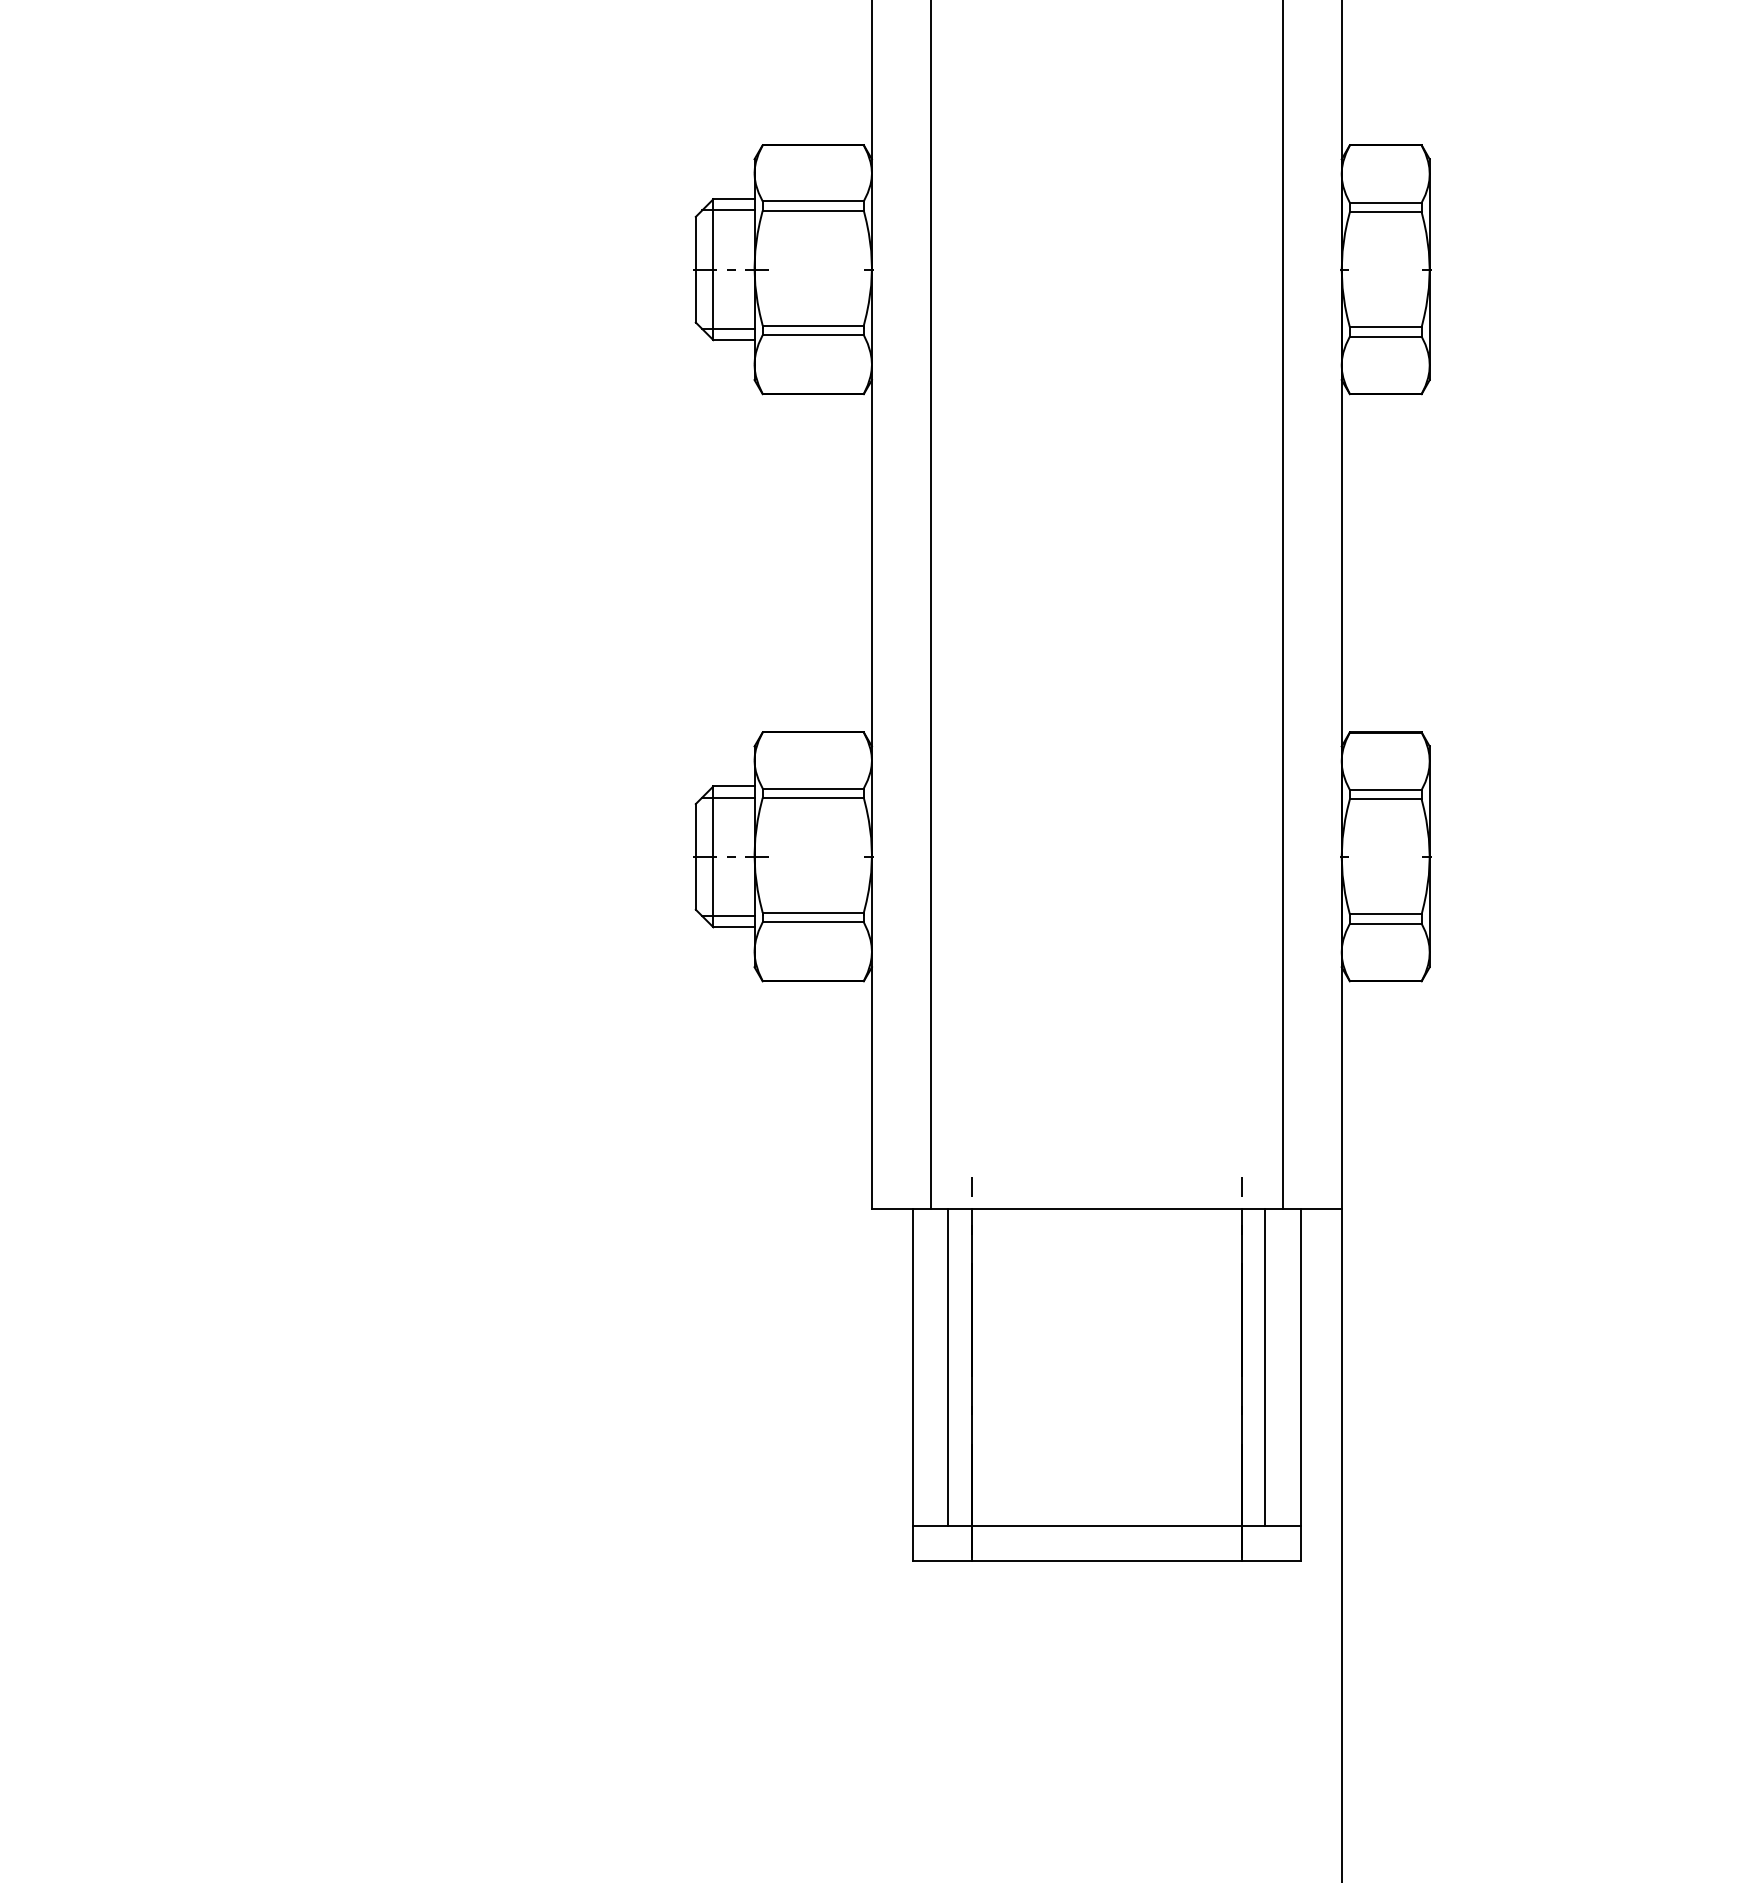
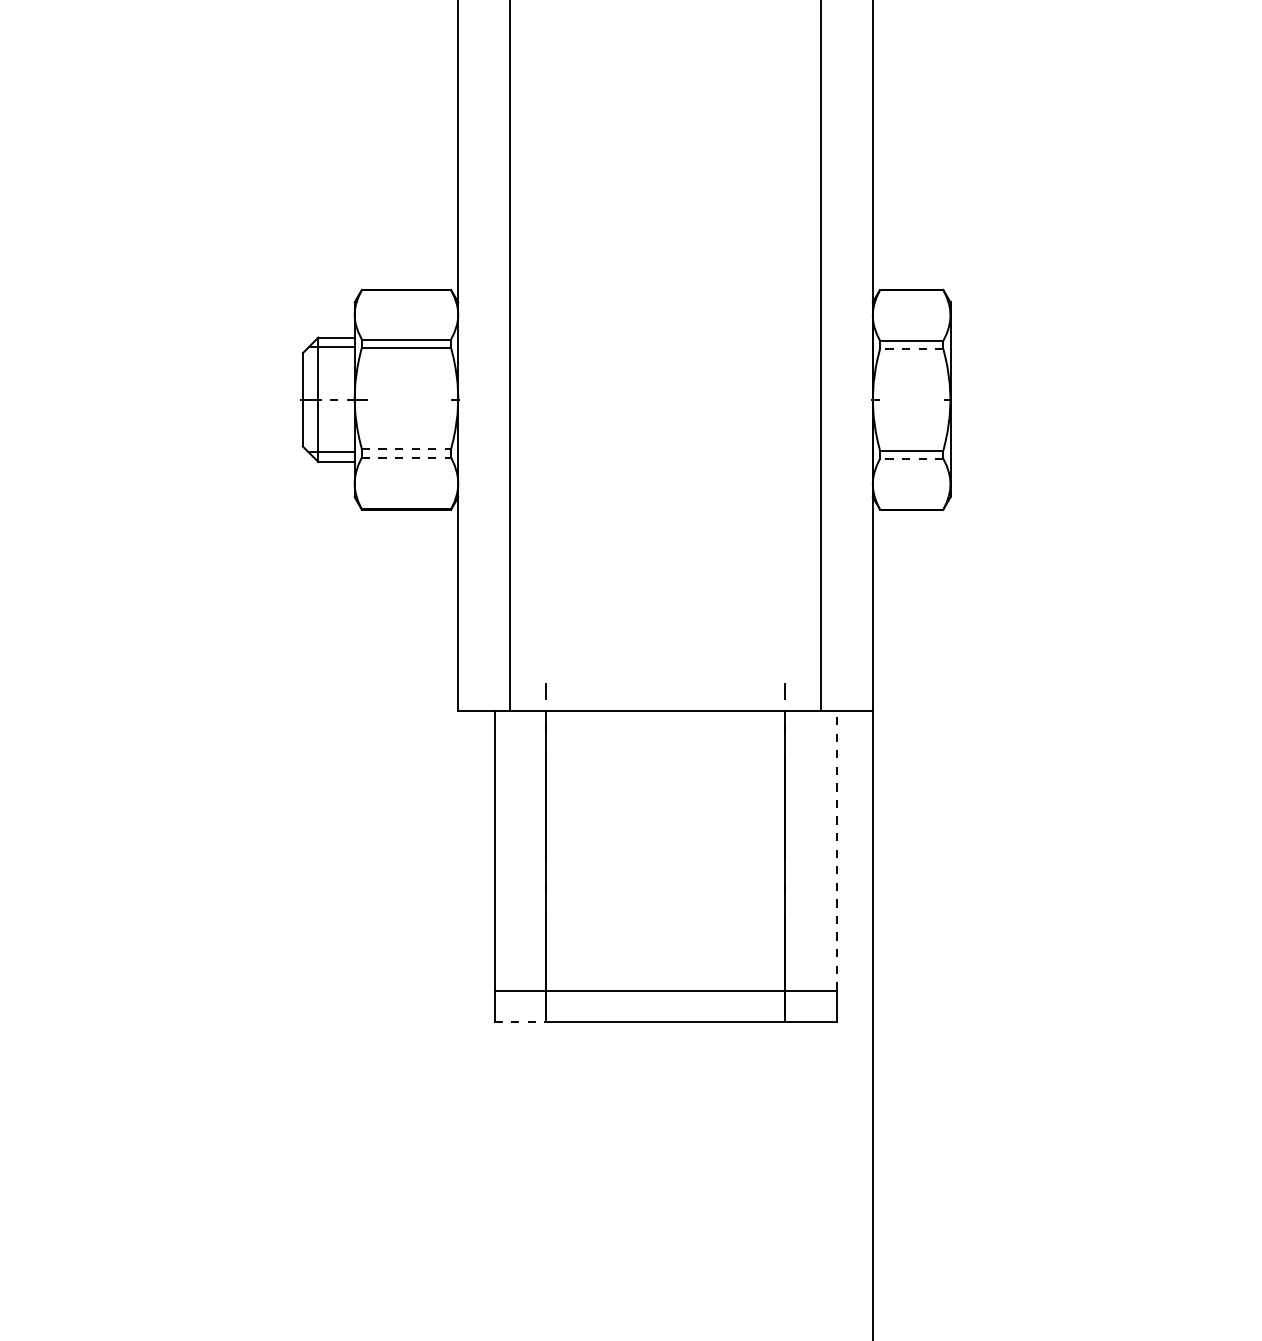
line: (1385, 799) -> (911, 349), solid -> dashed
line: (813, 912) -> (406, 448), solid -> dashed
line: (813, 922) -> (406, 457), solid -> dashed
line: (1385, 923) -> (911, 458), solid -> dashed
line: (948, 1367) -> (525, 850), removed
line: (1265, 1367) -> (805, 850), removed
line: (1300, 1367) -> (836, 850), solid -> dashed
line: (942, 1561) -> (520, 1021), solid -> dashed

